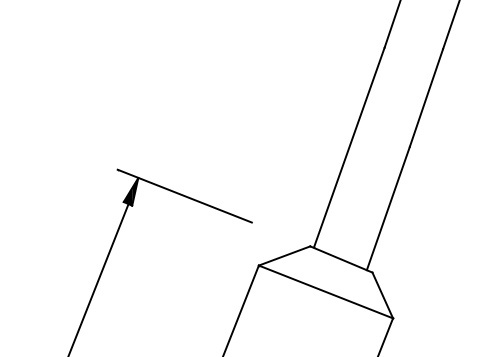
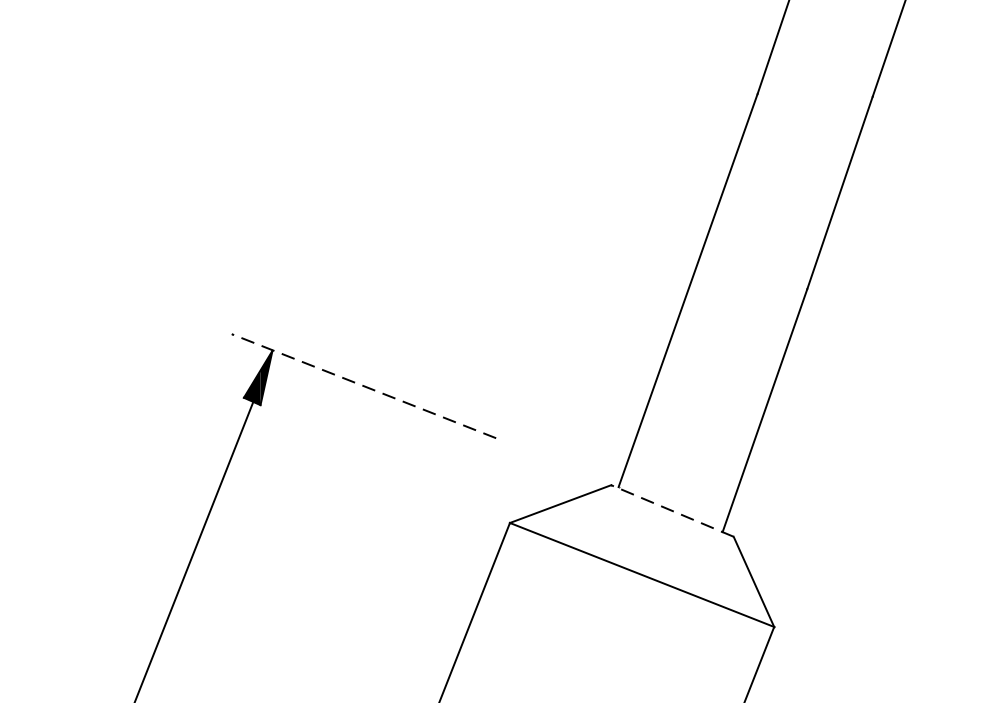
line: (184, 195) -> (363, 384), solid -> dashed
line: (341, 259) -> (672, 511), solid -> dashed

